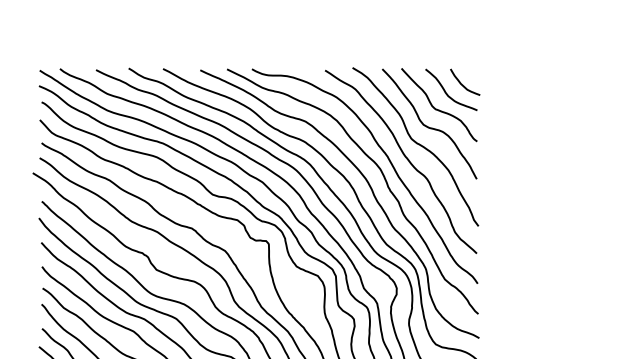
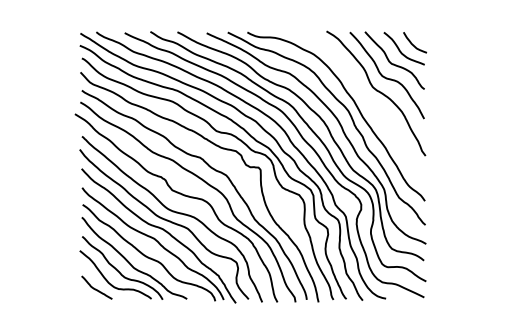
curve: (405, 159) -> (368, 103), removed

